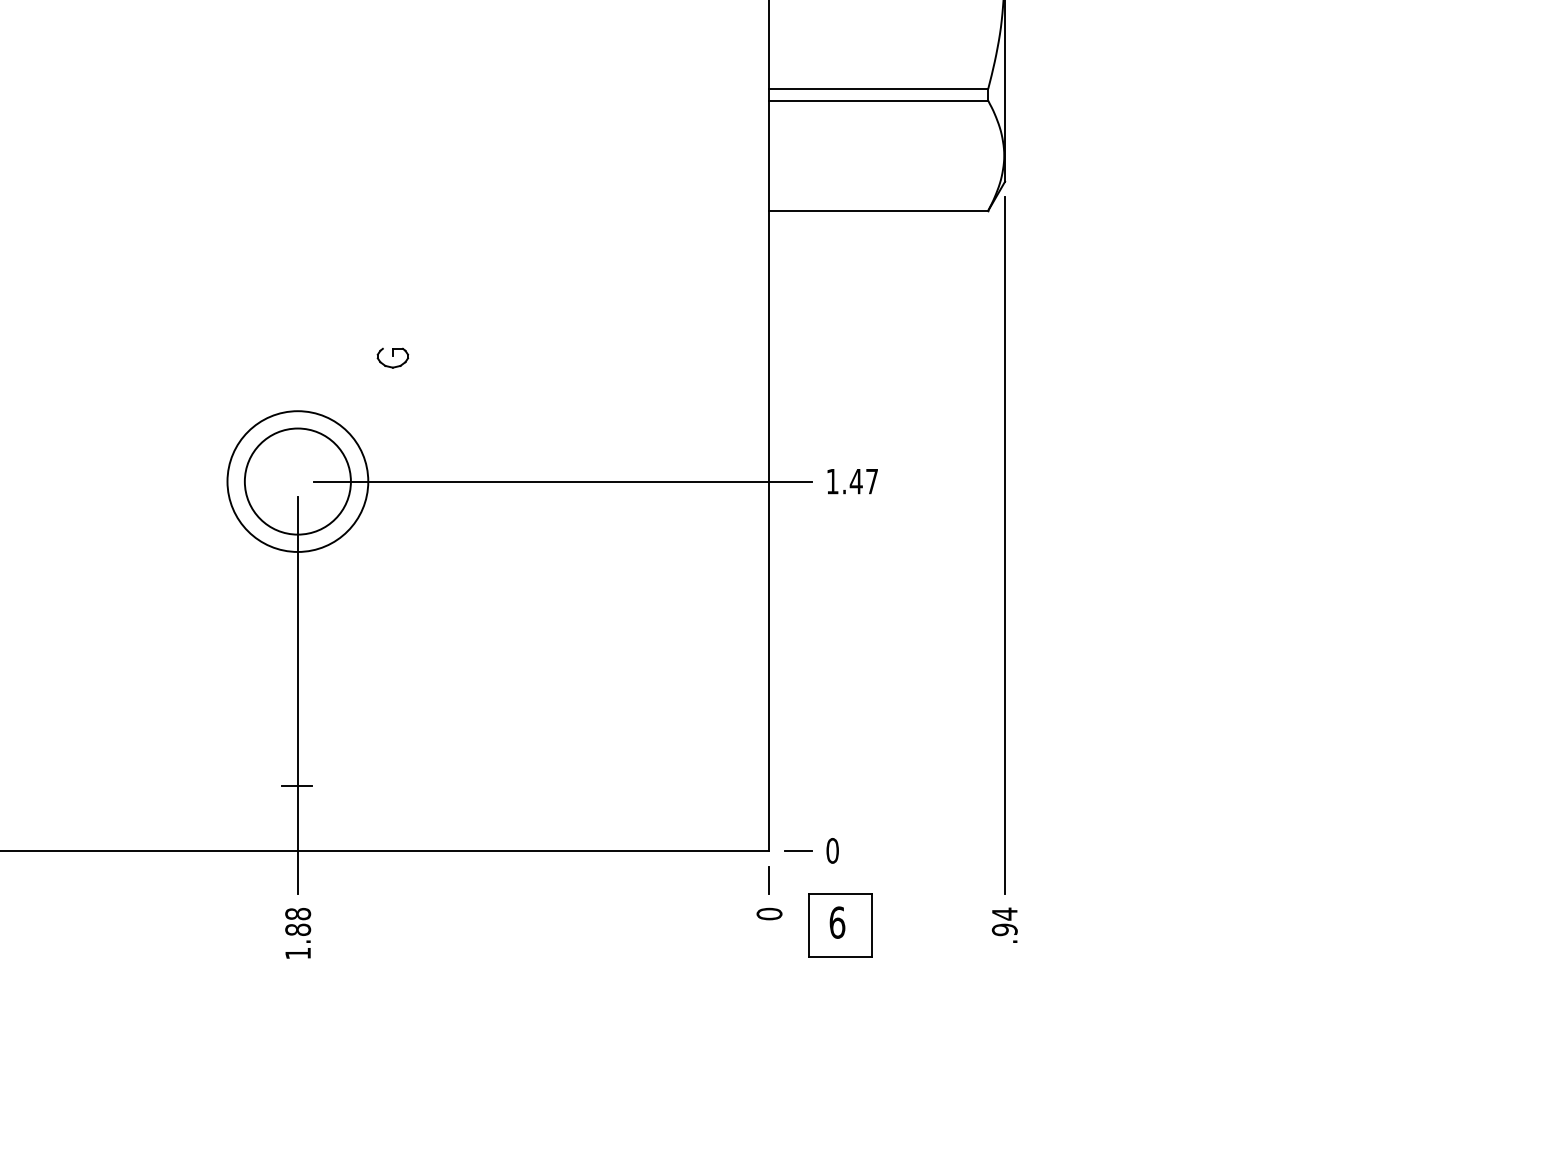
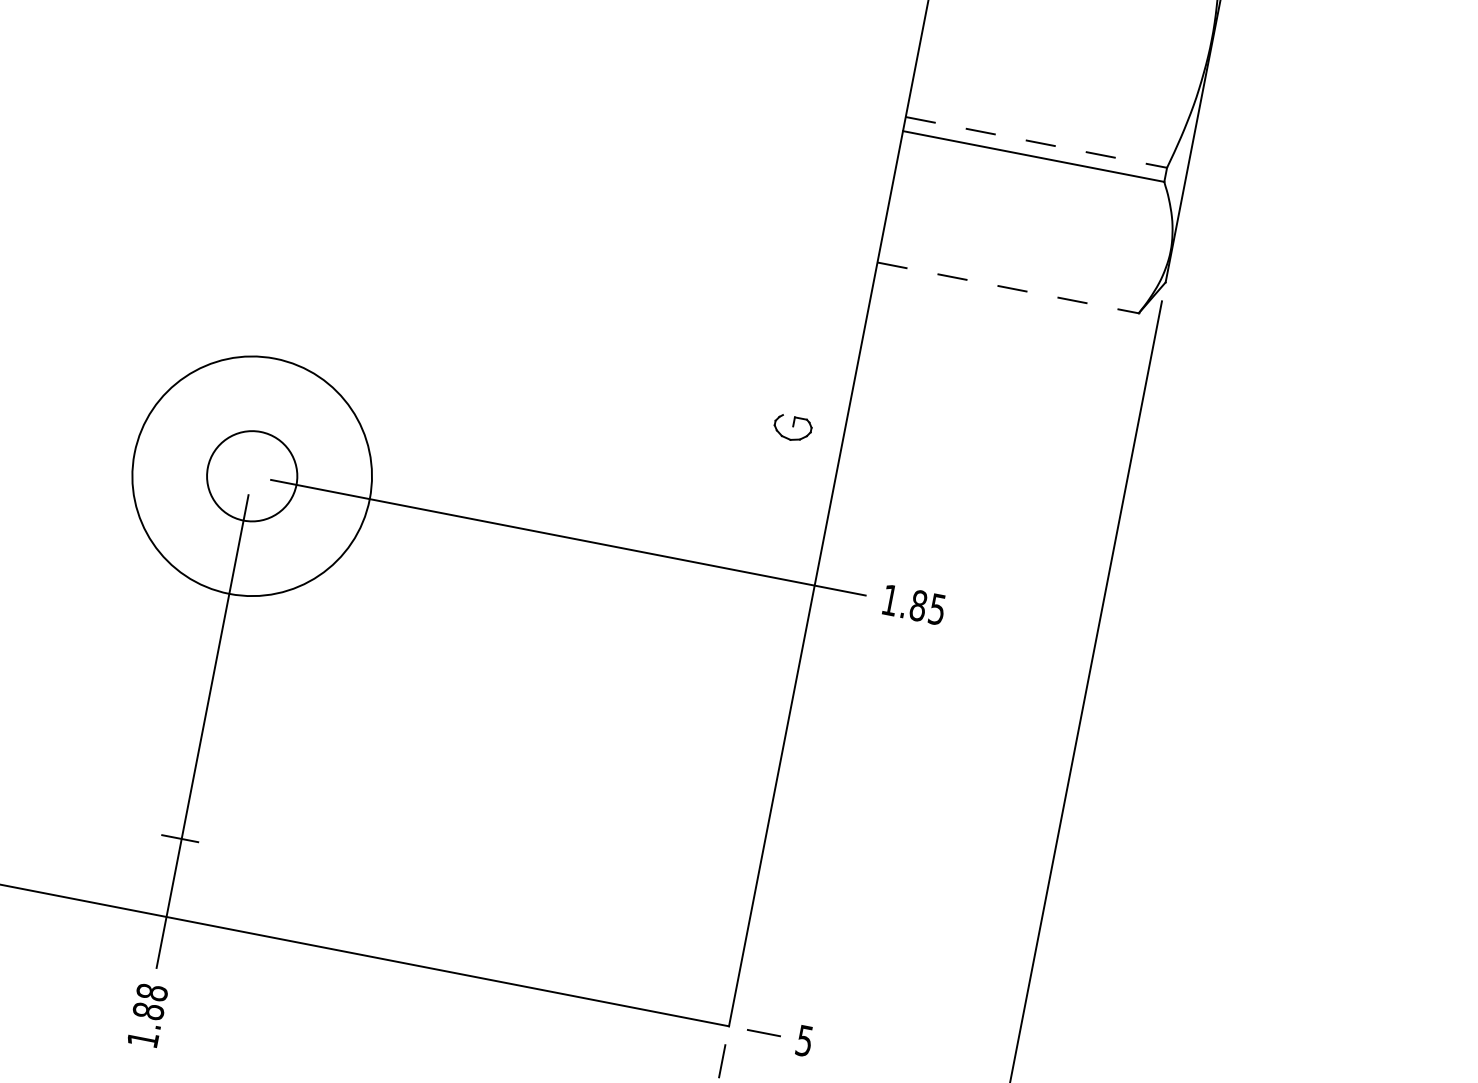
line: (879, 88) -> (1037, 142), solid -> dashed
line: (879, 210) -> (1009, 287), solid -> dashed
part: (392, 357) -> (792, 427), moved
circle: (297, 481) -> (251, 476), size x0.7
circle: (297, 481) -> (251, 476), size x1.4
text: (863, 481) -> (927, 607), 1.47 -> 1.85
text: (832, 850) -> (804, 1040), 0 -> 5

